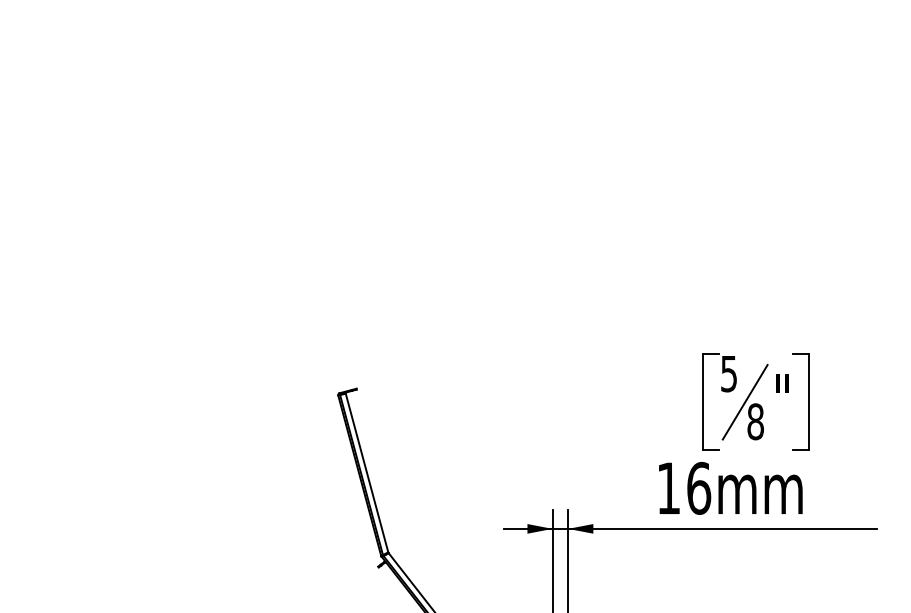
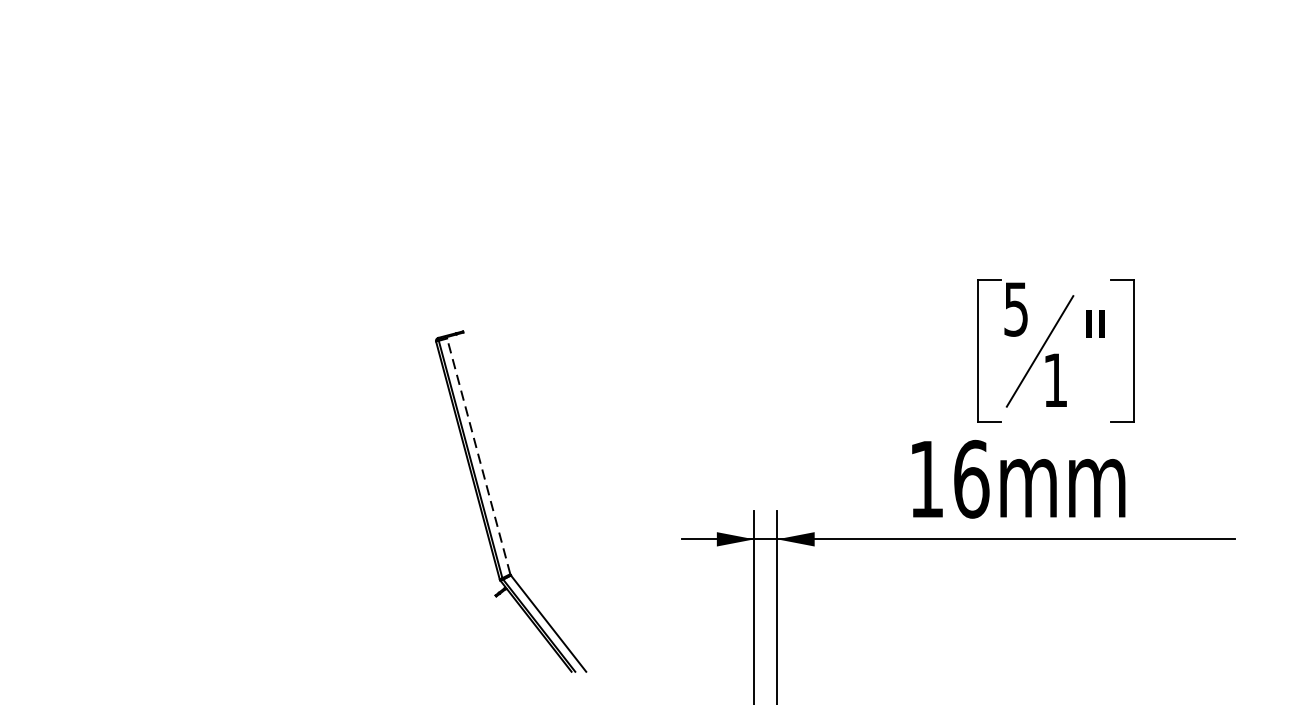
text: (755, 421) -> (1055, 379), 8 -> 1
line: (366, 472) -> (477, 455), solid -> dashed

